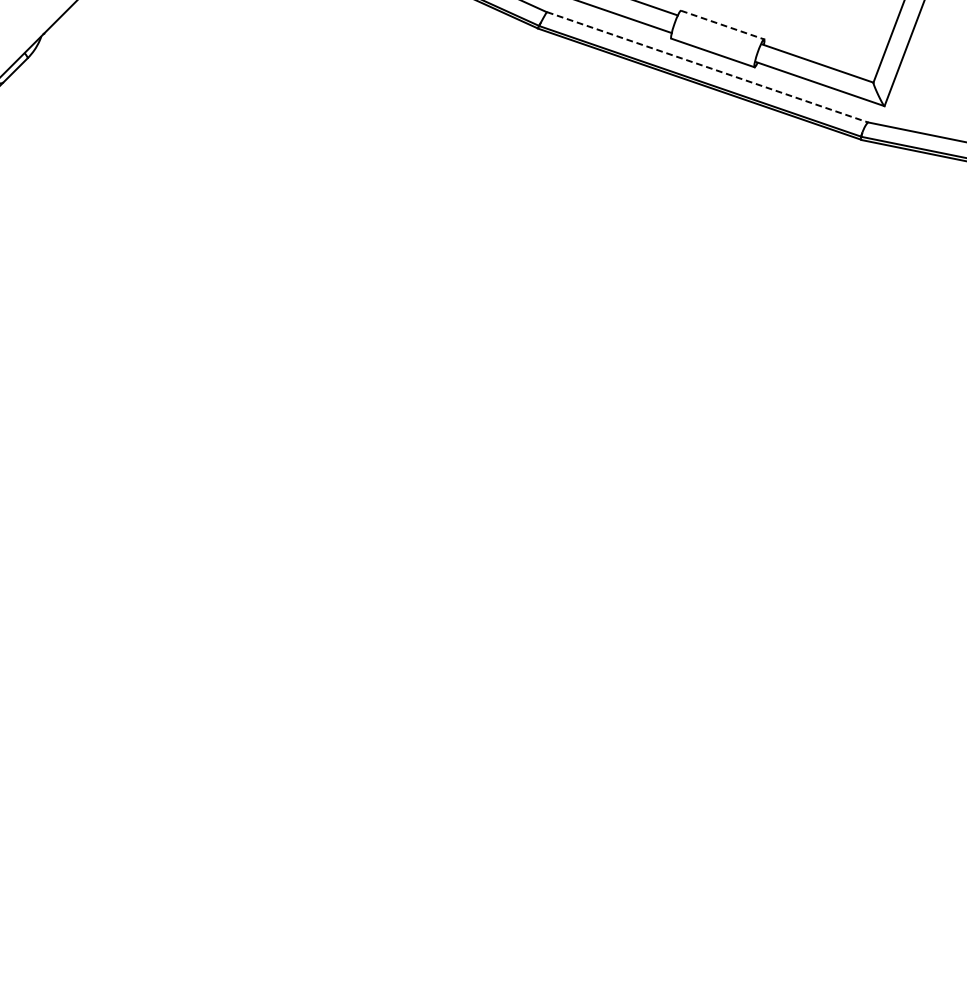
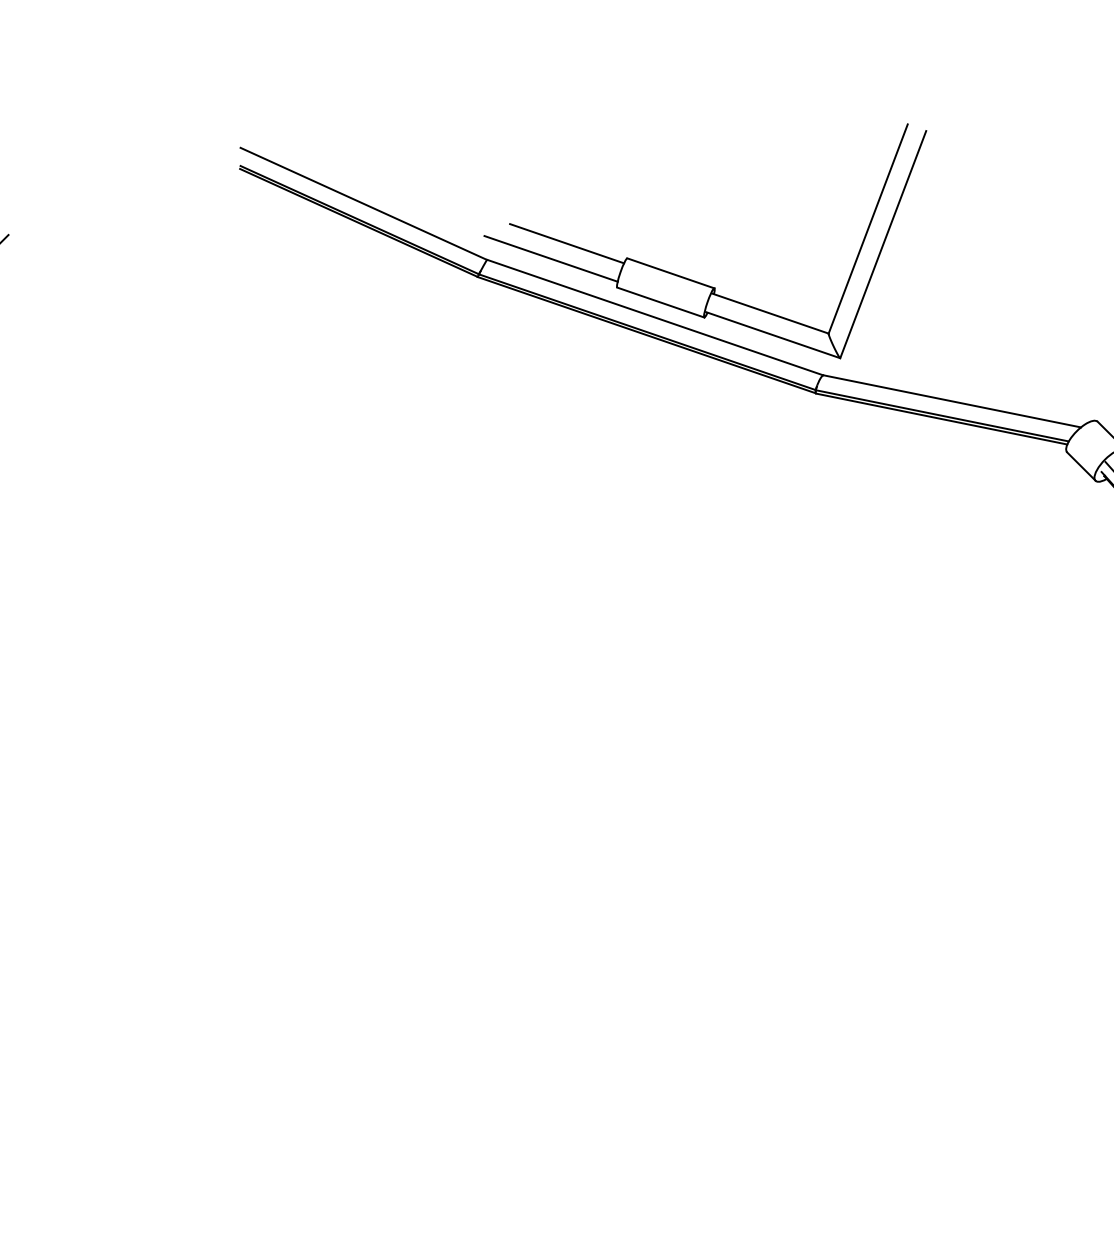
line: (723, 25) -> (671, 273), dashed -> solid
line: (707, 67) -> (655, 317), dashed -> solid

